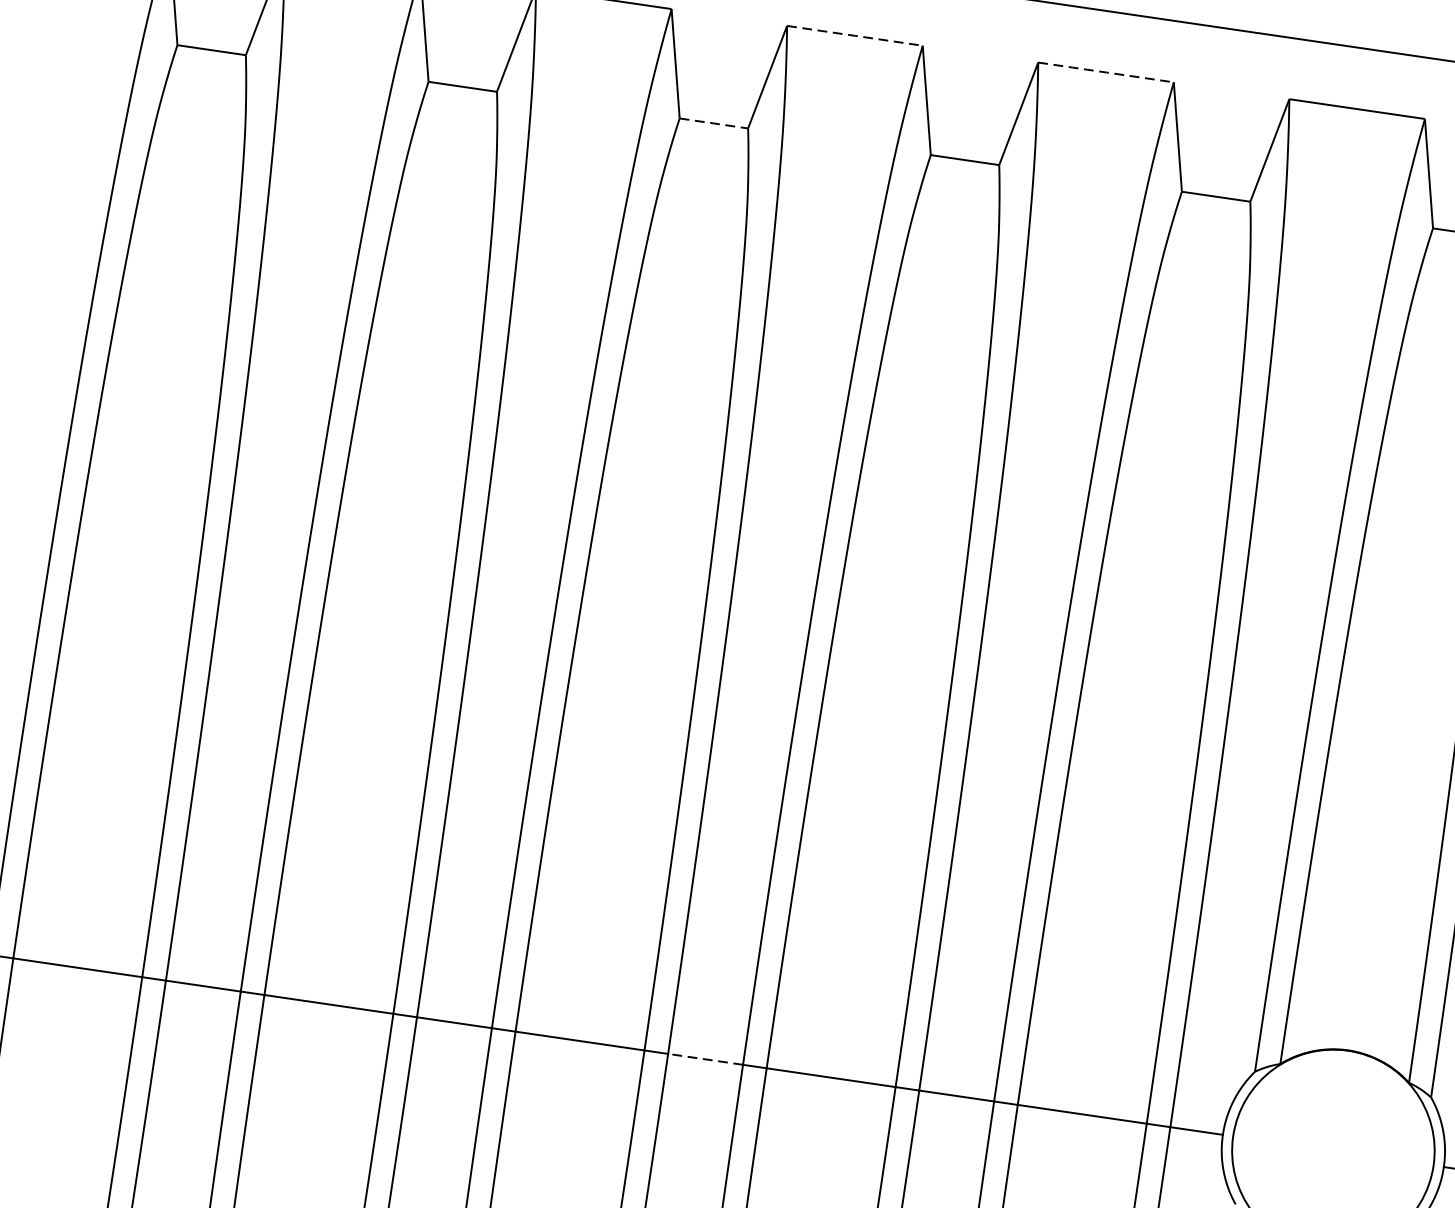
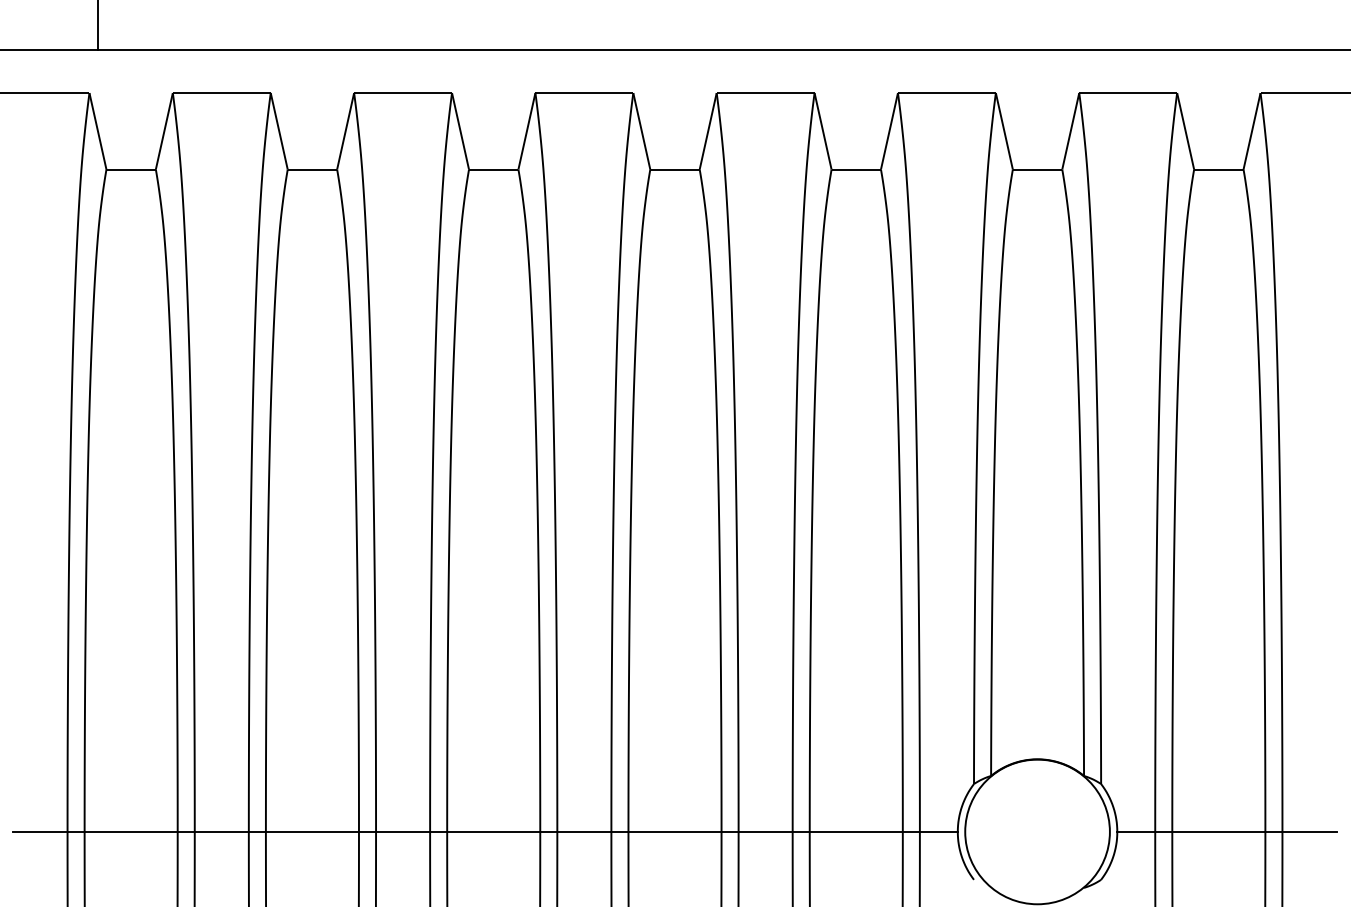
line: (855, 36) -> (584, 93), dashed -> solid
line: (1105, 73) -> (765, 93), dashed -> solid
line: (714, 123) -> (494, 169), dashed -> solid
line: (704, 1058) -> (583, 831), dashed -> solid

